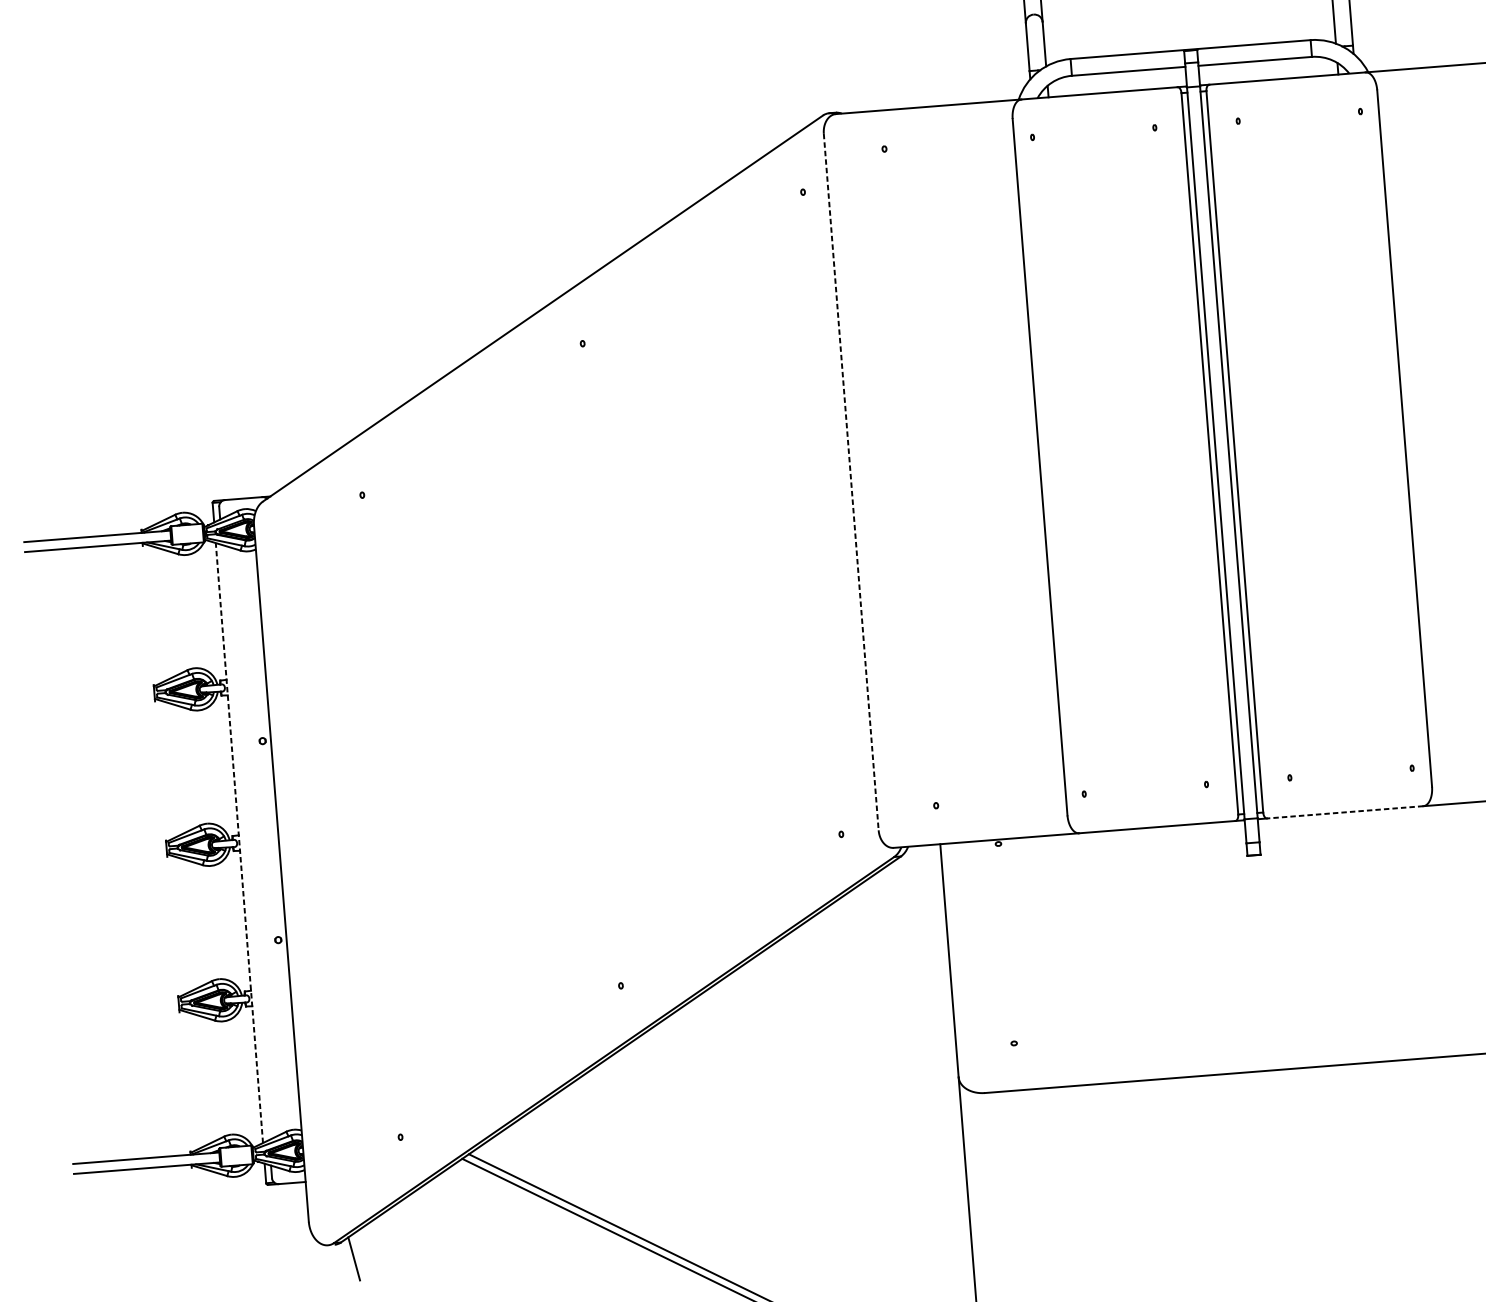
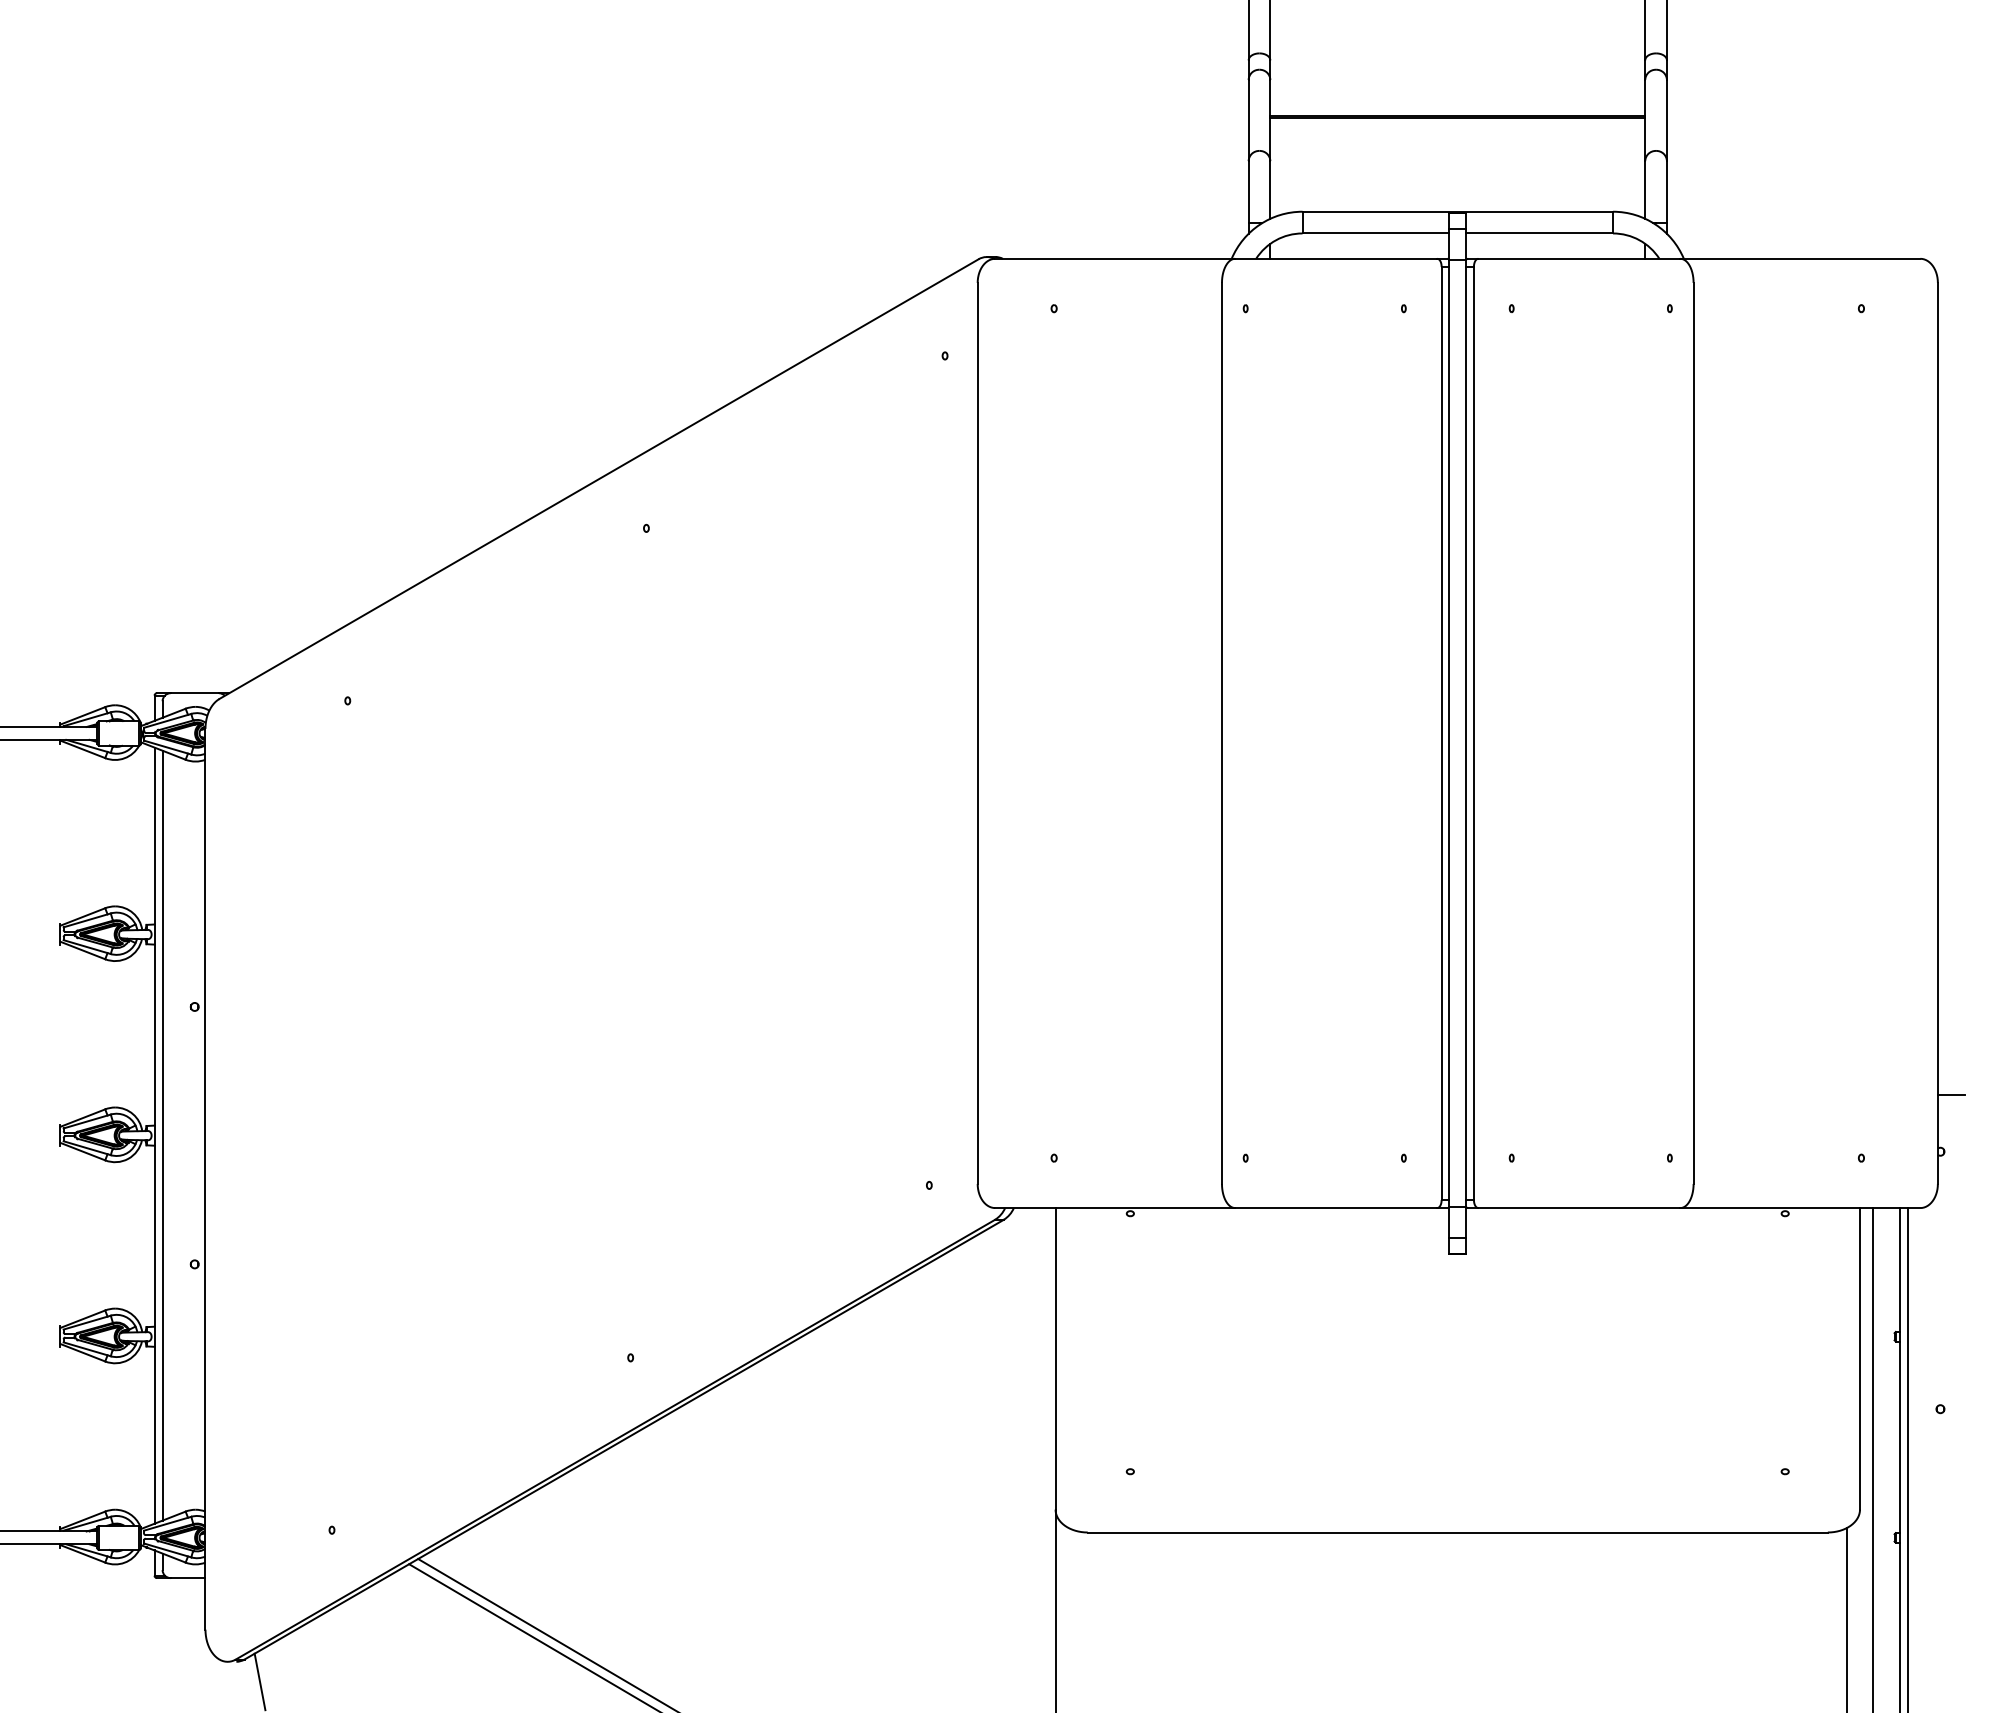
line: (851, 482) -> (977, 733), dashed -> solid
line: (1344, 812) -> (1578, 1208), dashed -> solid
line: (239, 842) -> (154, 1135), dashed -> solid
line: (245, 842) -> (162, 1135), added

